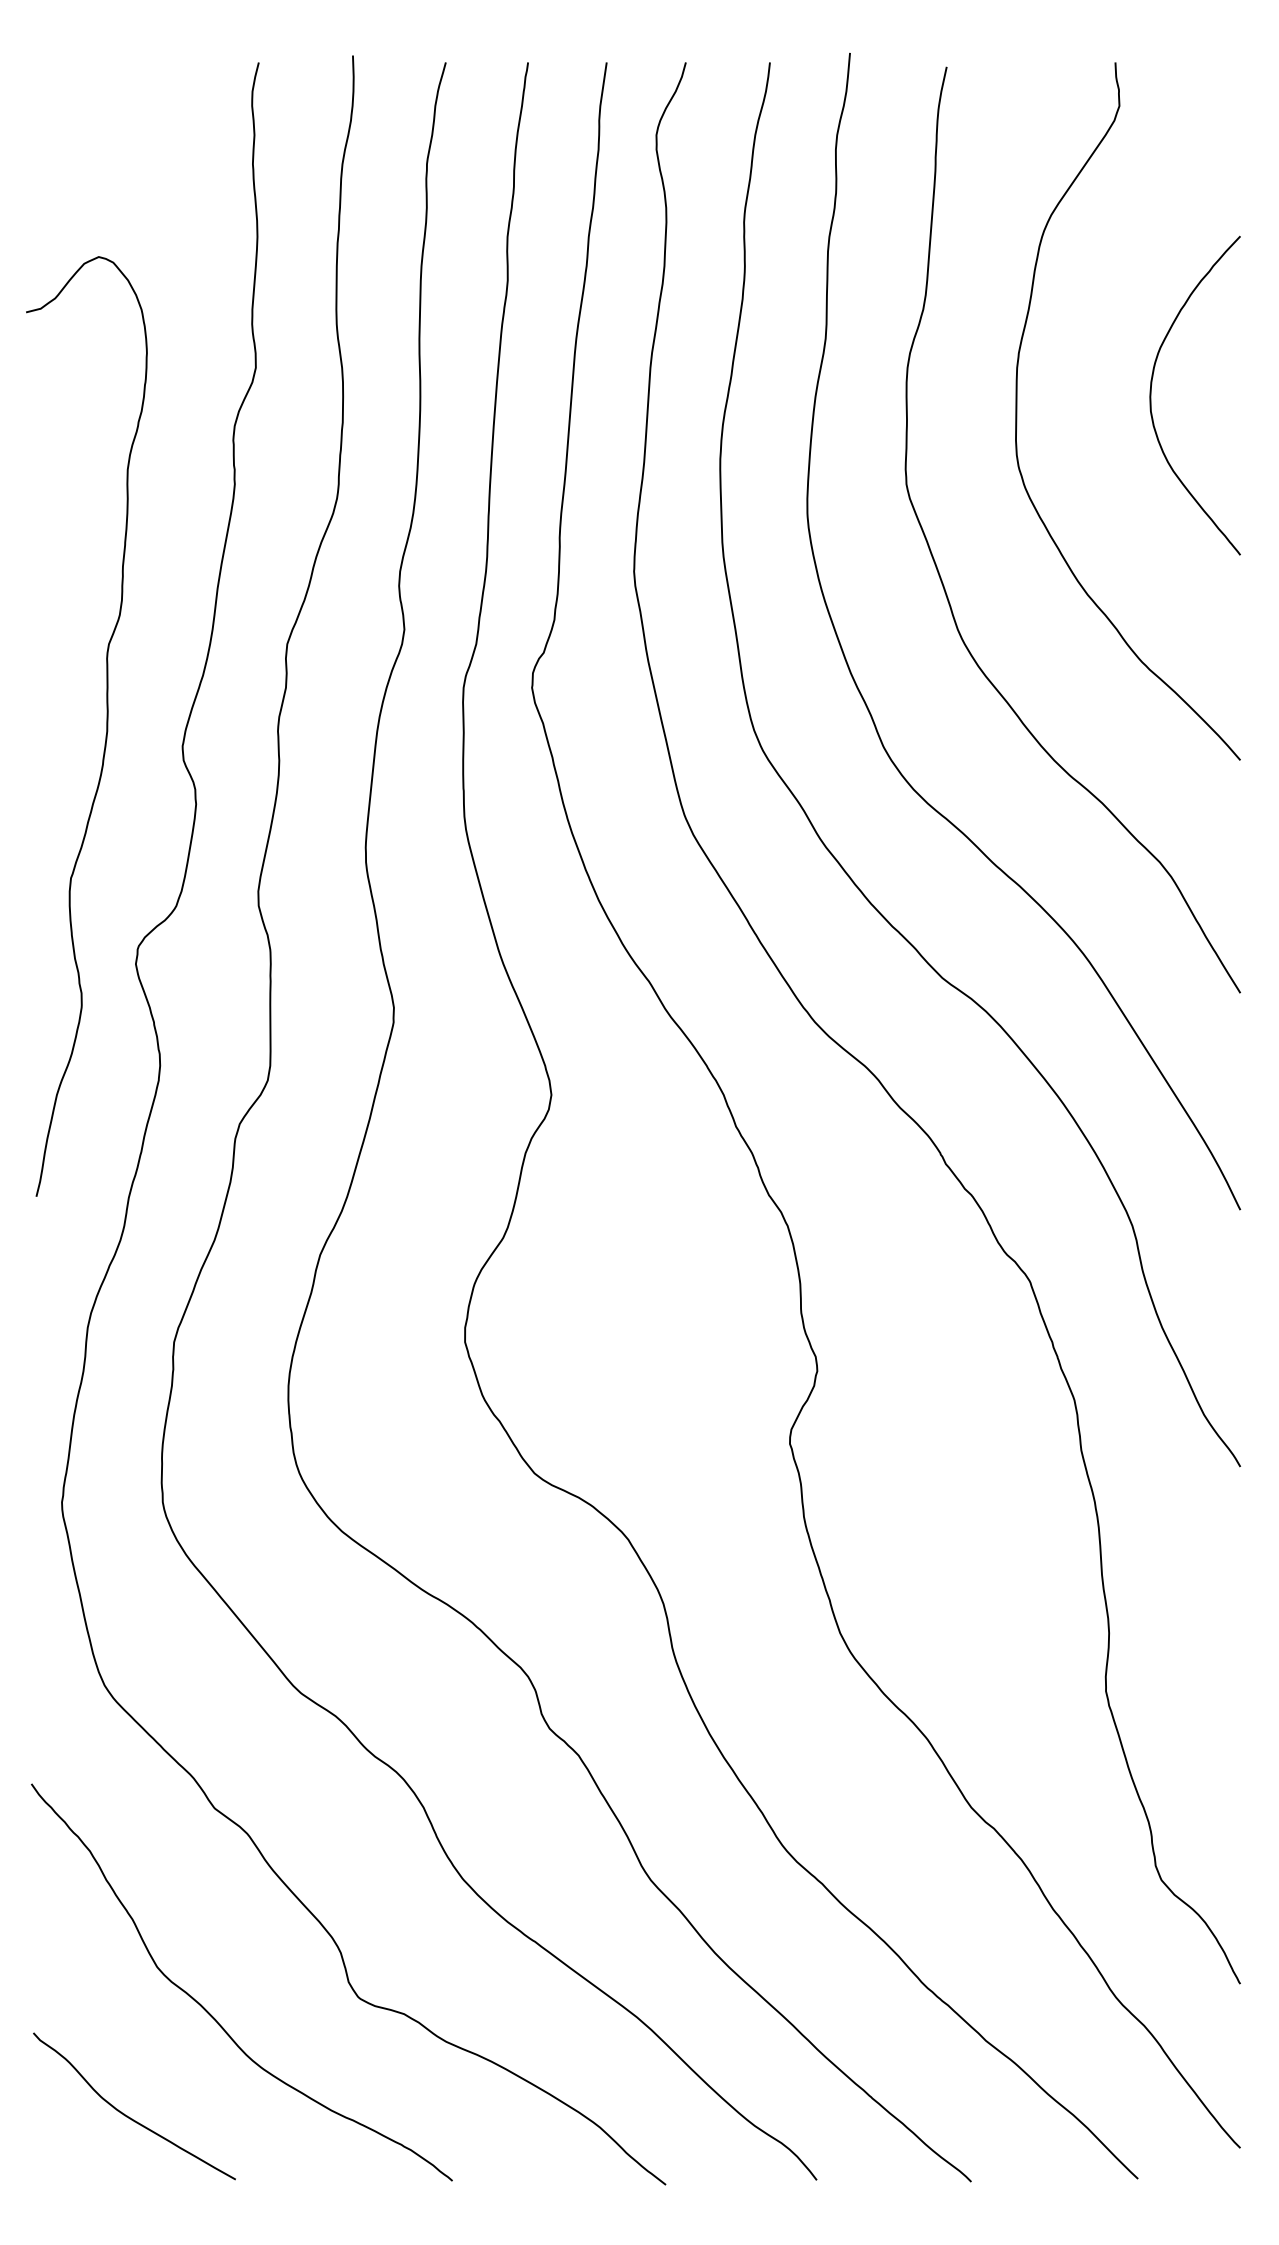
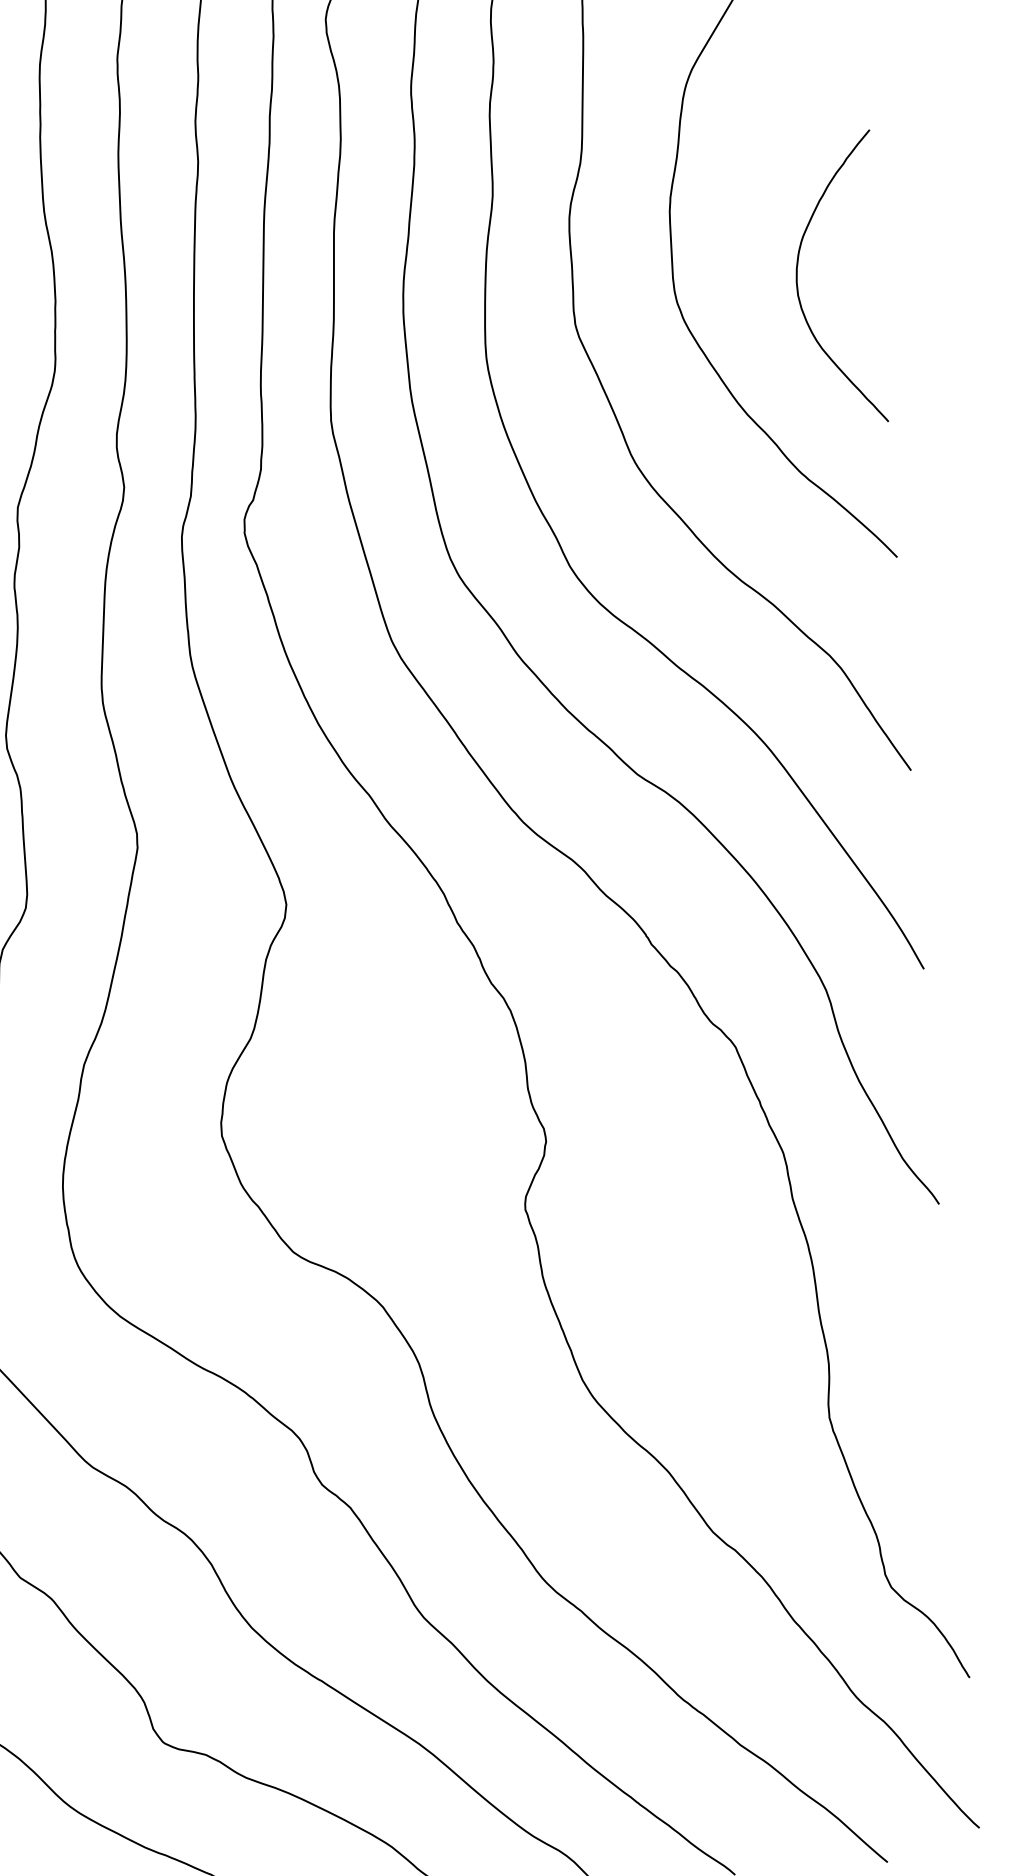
curve: (1151, 395) -> (797, 280), moved

